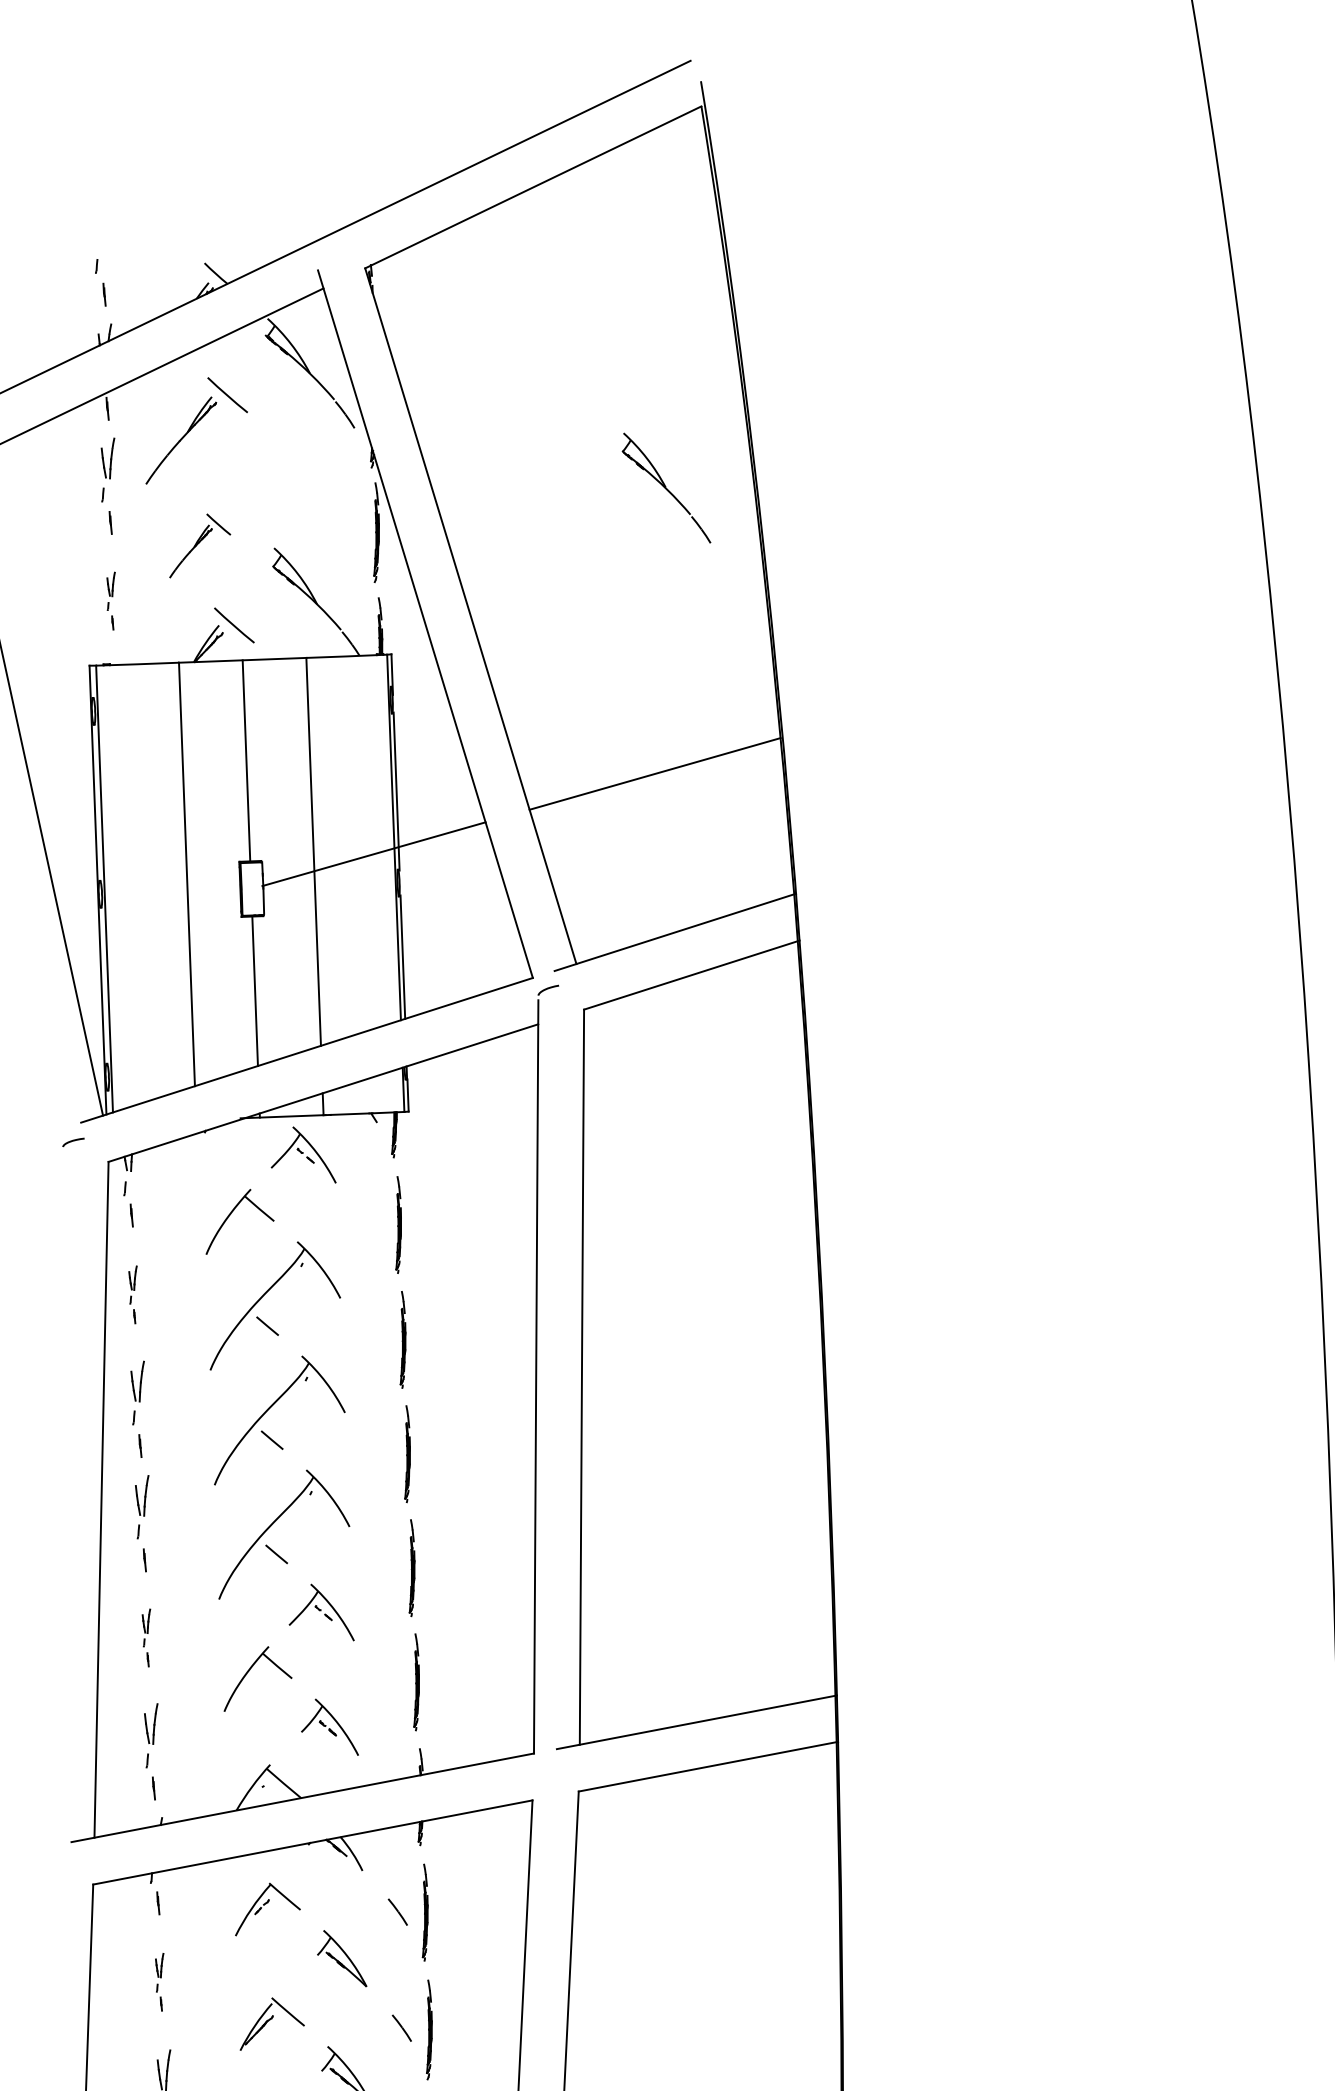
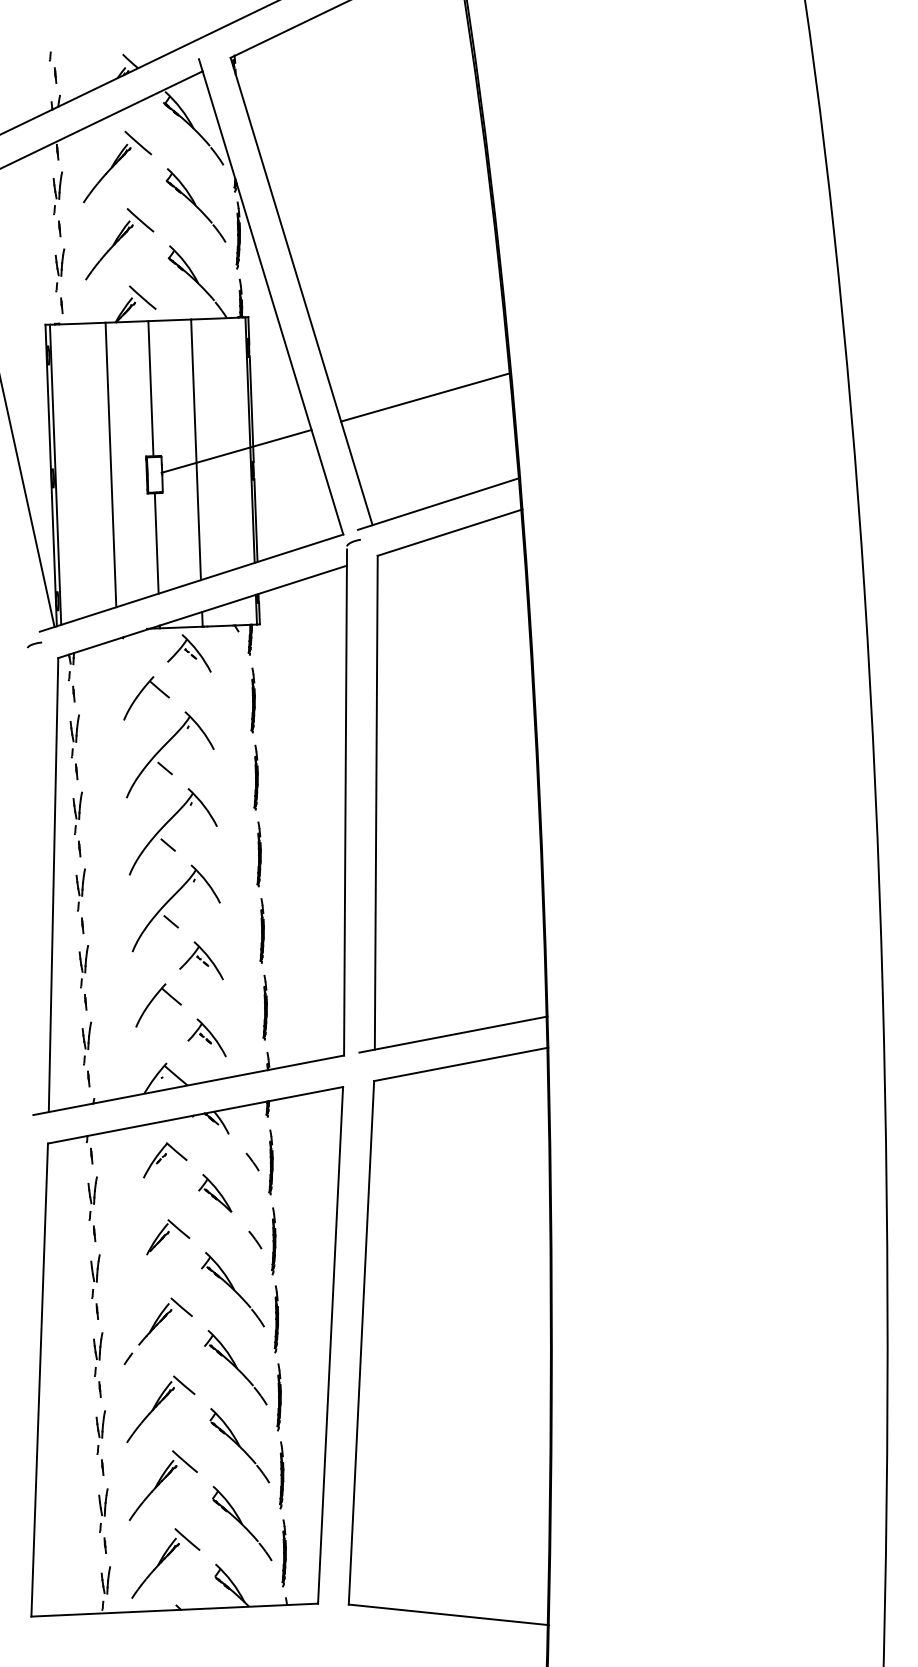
part: (665, 488) -> (195, 205), moved
part: (199, 546) -> (119, 244), size x1.67
part: (110, 601) -> (59, 281), size x1.67
part: (132, 1294) -> (74, 747), size x1.67
part: (146, 1637) -> (83, 977), size x1.67
part: (159, 1981) -> (92, 1208), size x1.67

